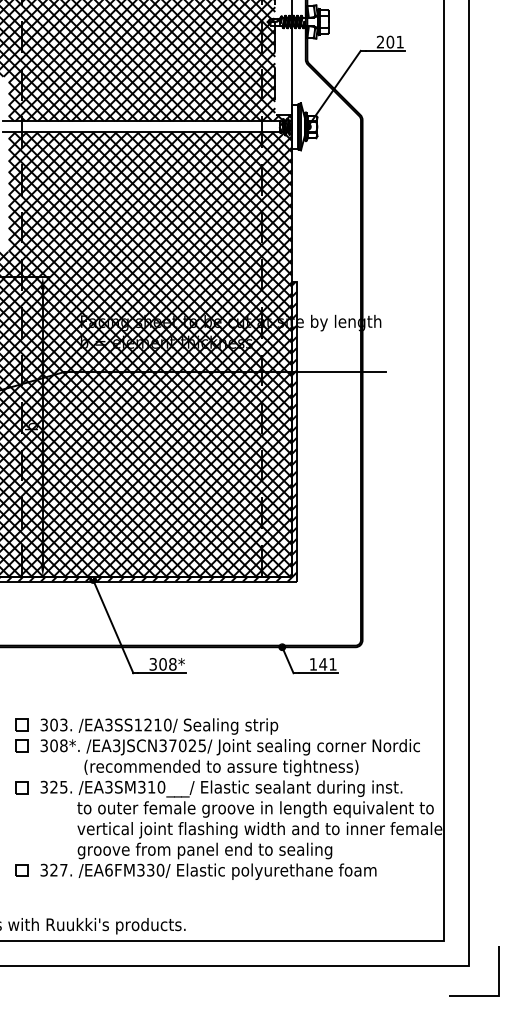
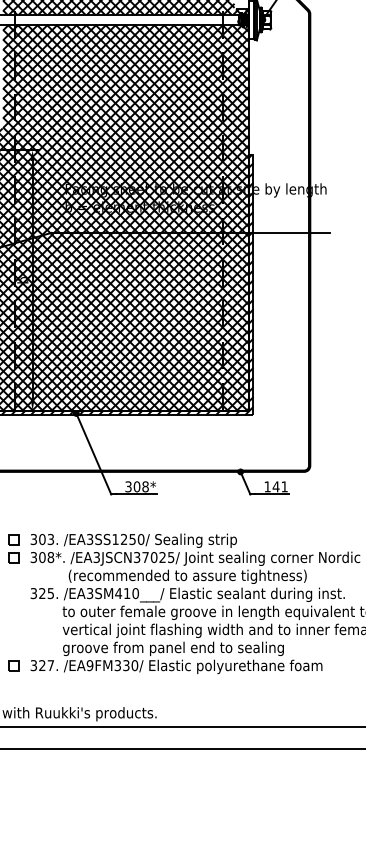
text: (157, 724) -> (132, 539), /EA3SS1210/ -> /EA3SS1250/
text: (141, 786) -> (118, 592), /EA3SM310___/ -> /EA3SM410___/
part: (21, 787) -> (14, 593), removed
text: (108, 869) -> (89, 664), /EA6FM330/ -> /EA9FM330/

